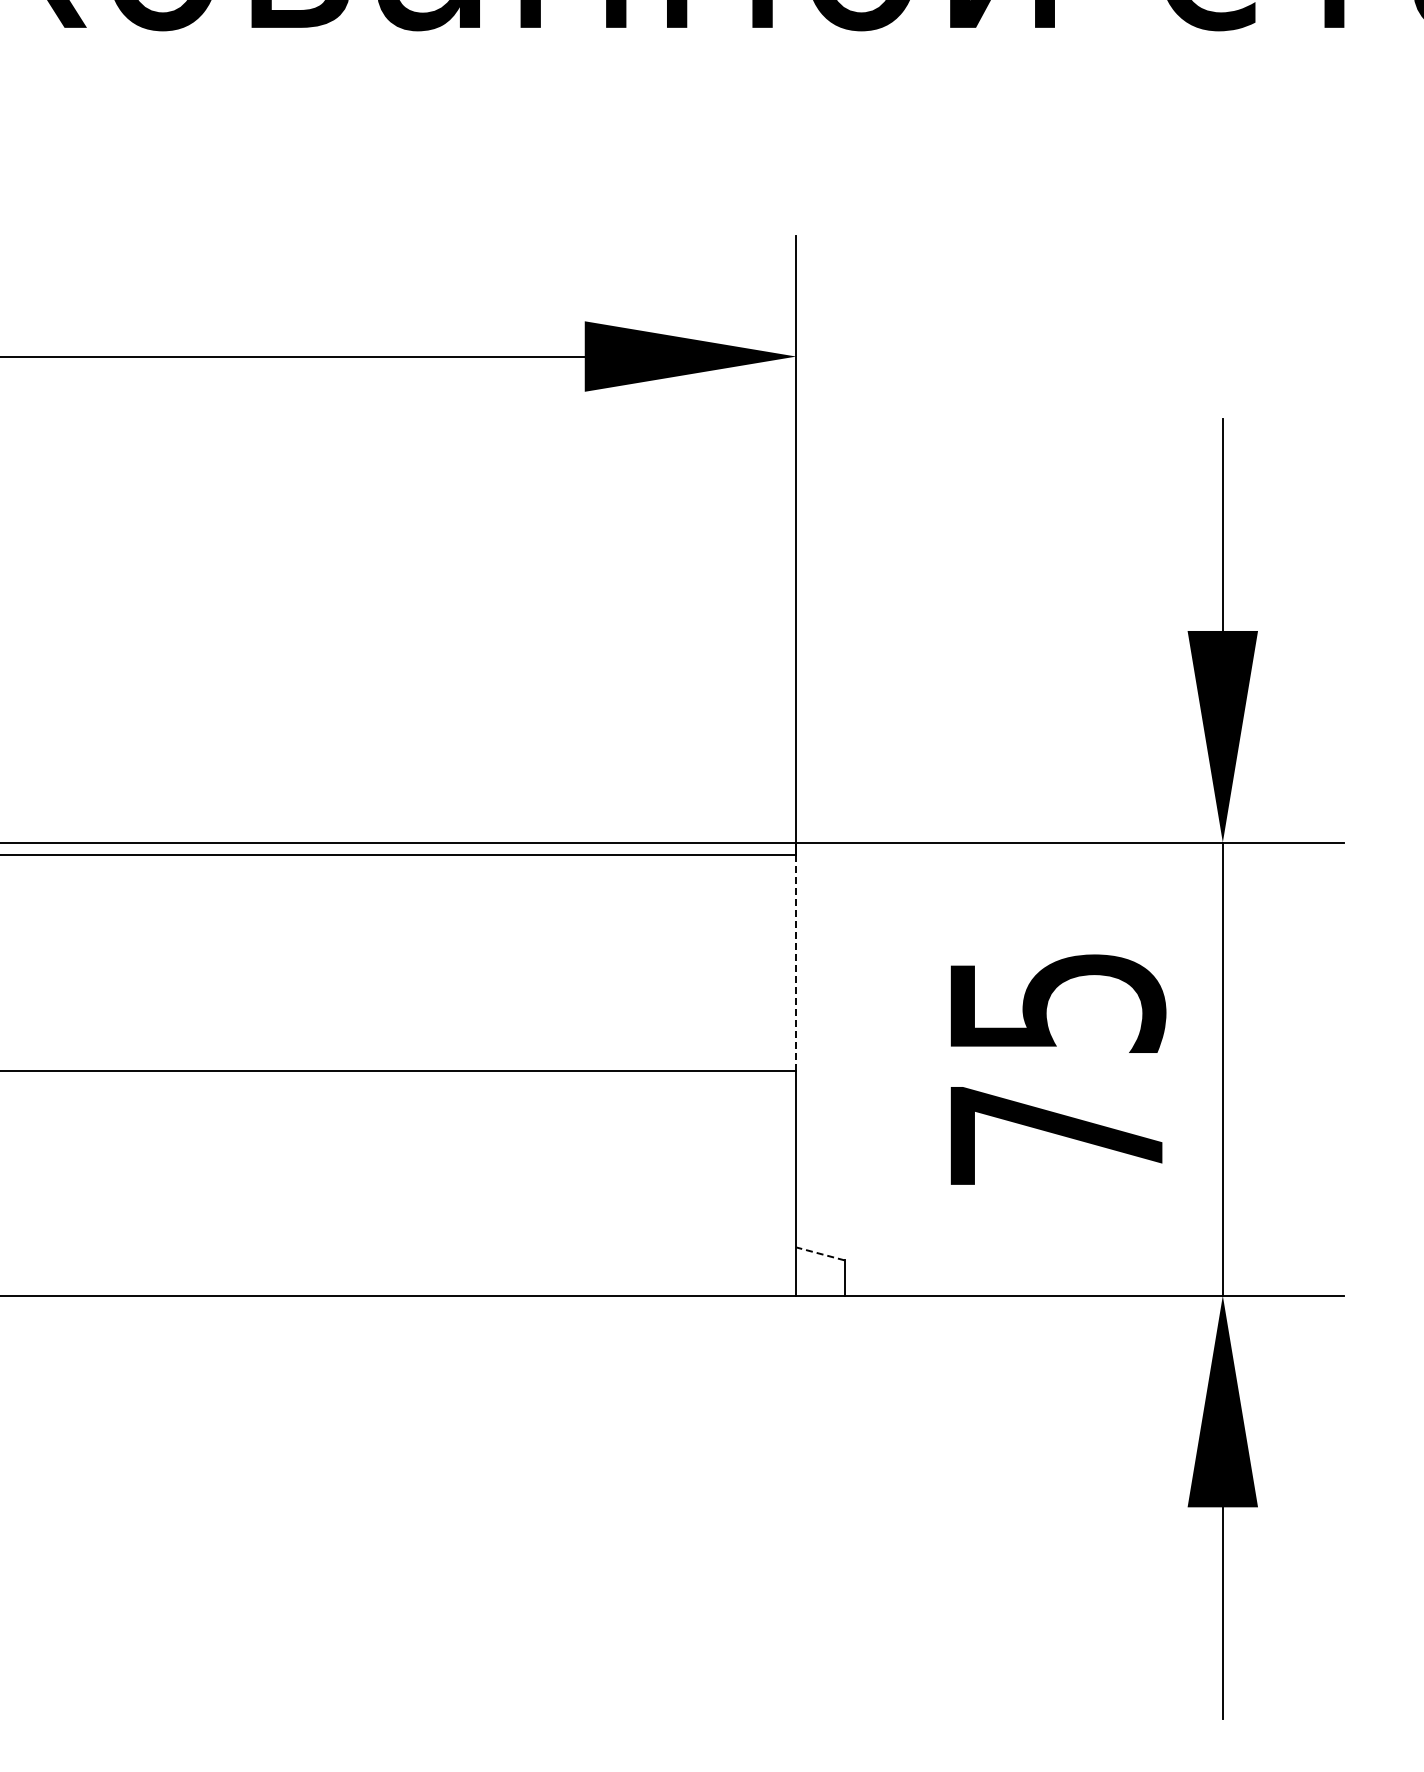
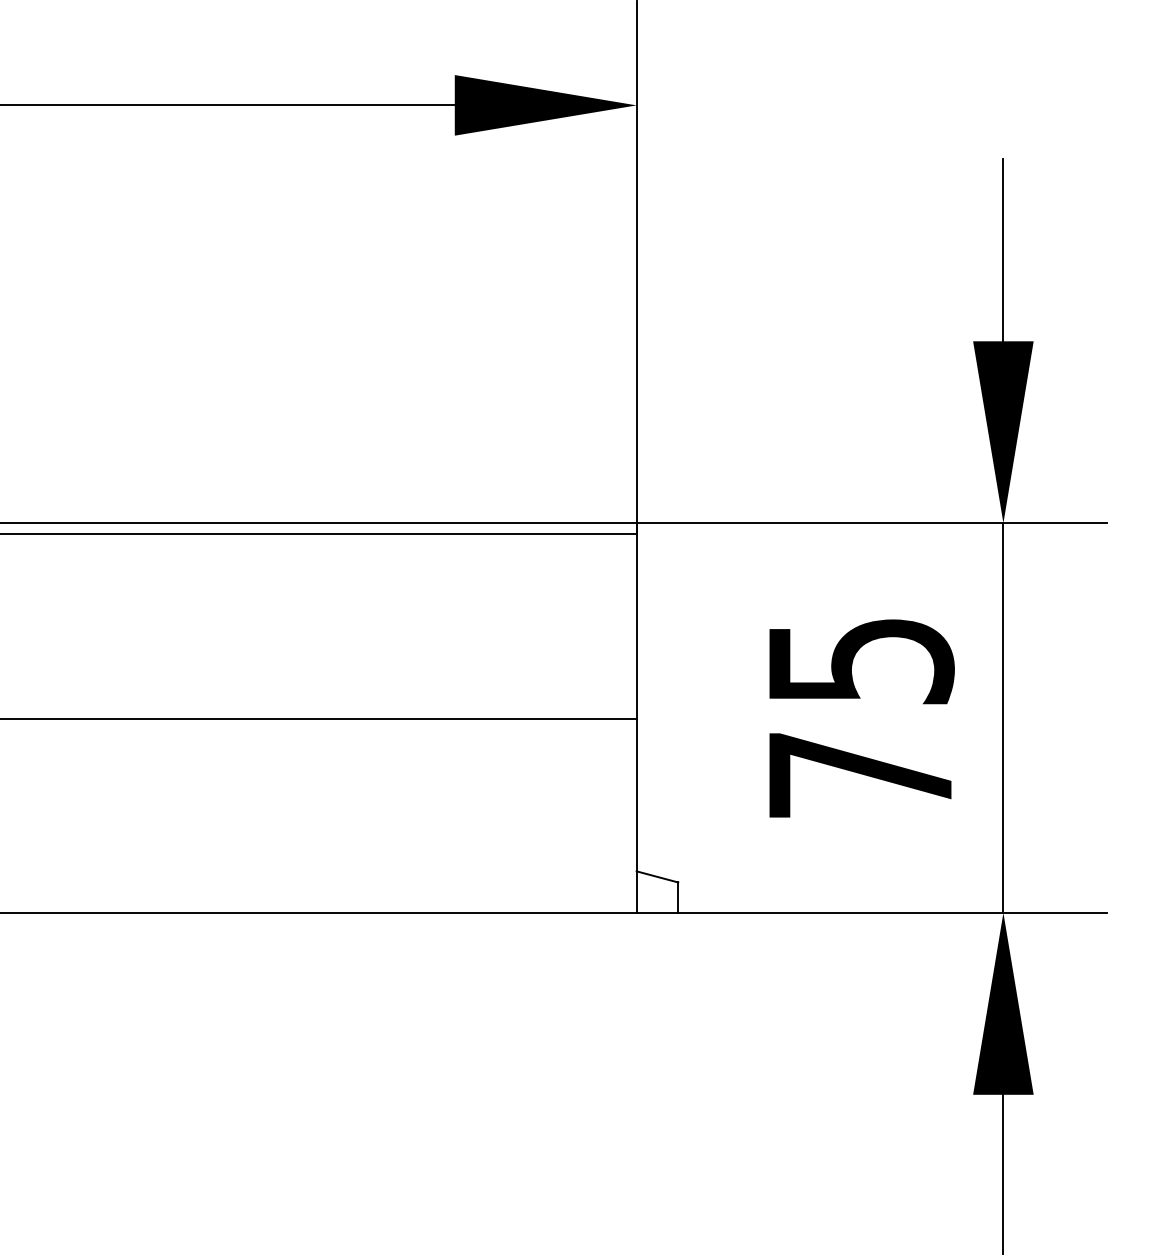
line: (796, 962) -> (636, 626), dashed -> solid
line: (820, 1253) -> (657, 876), dashed -> solid

